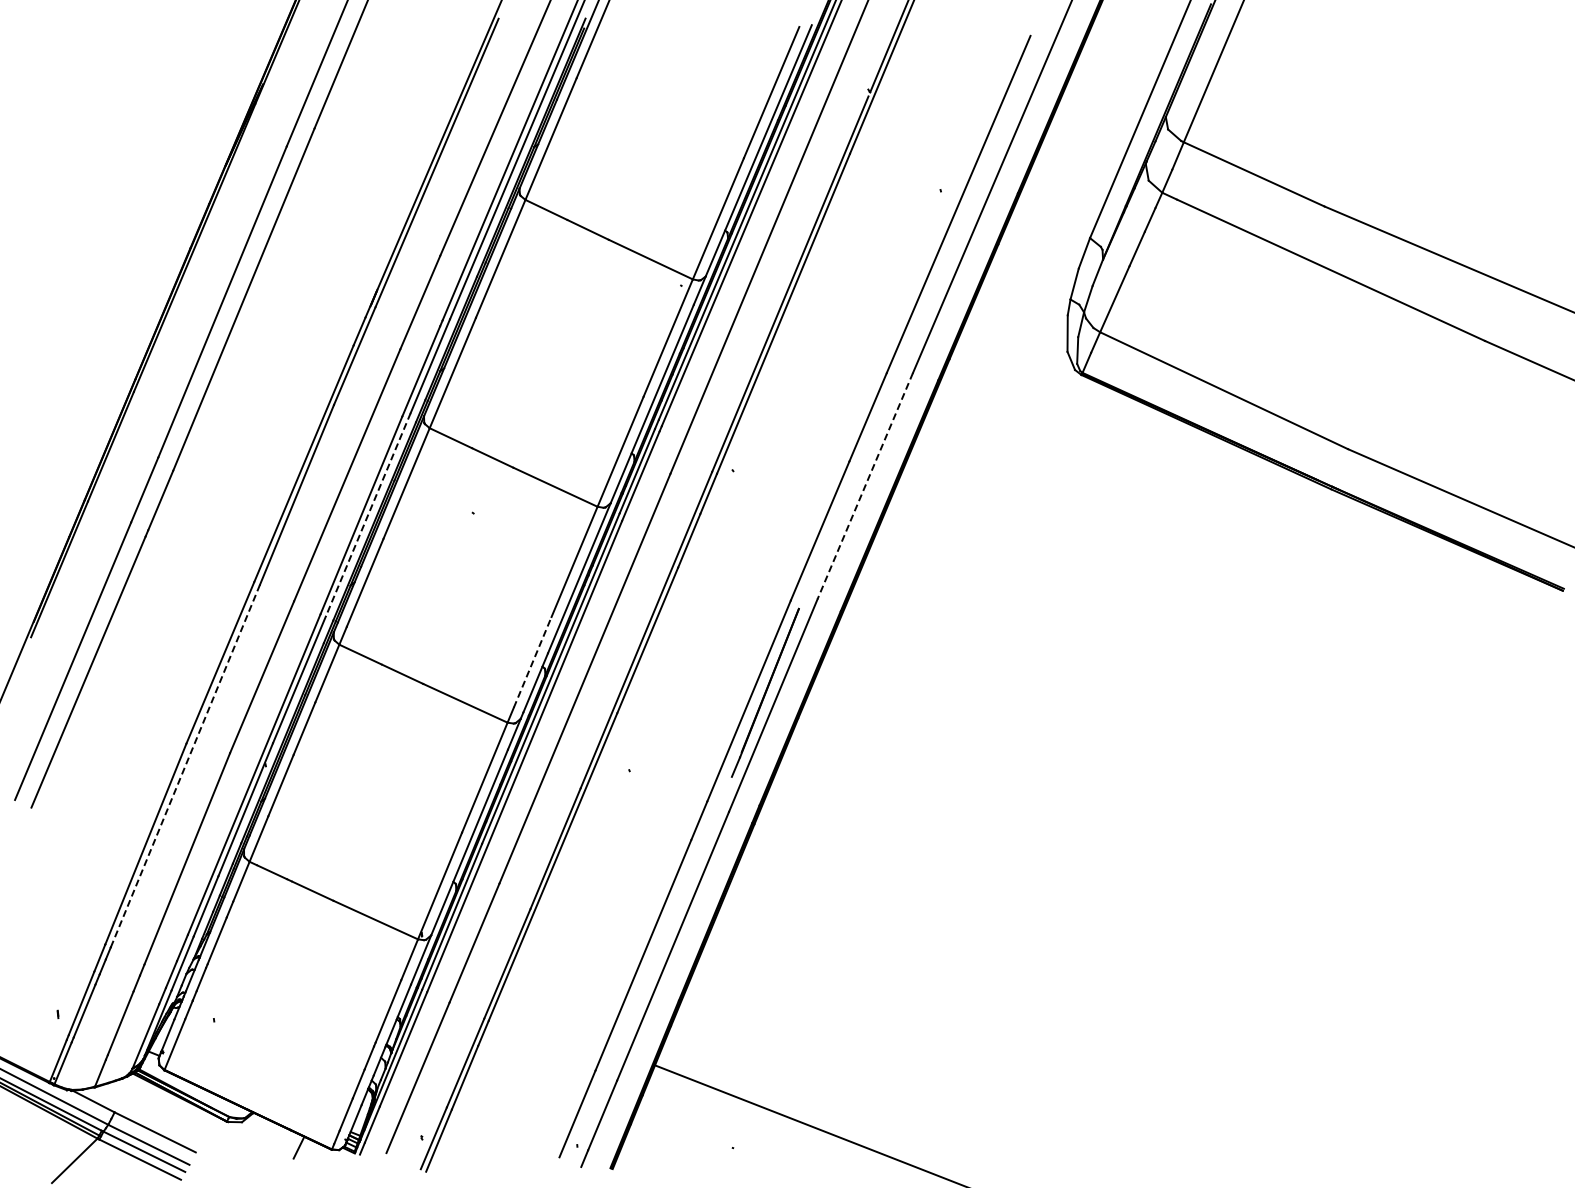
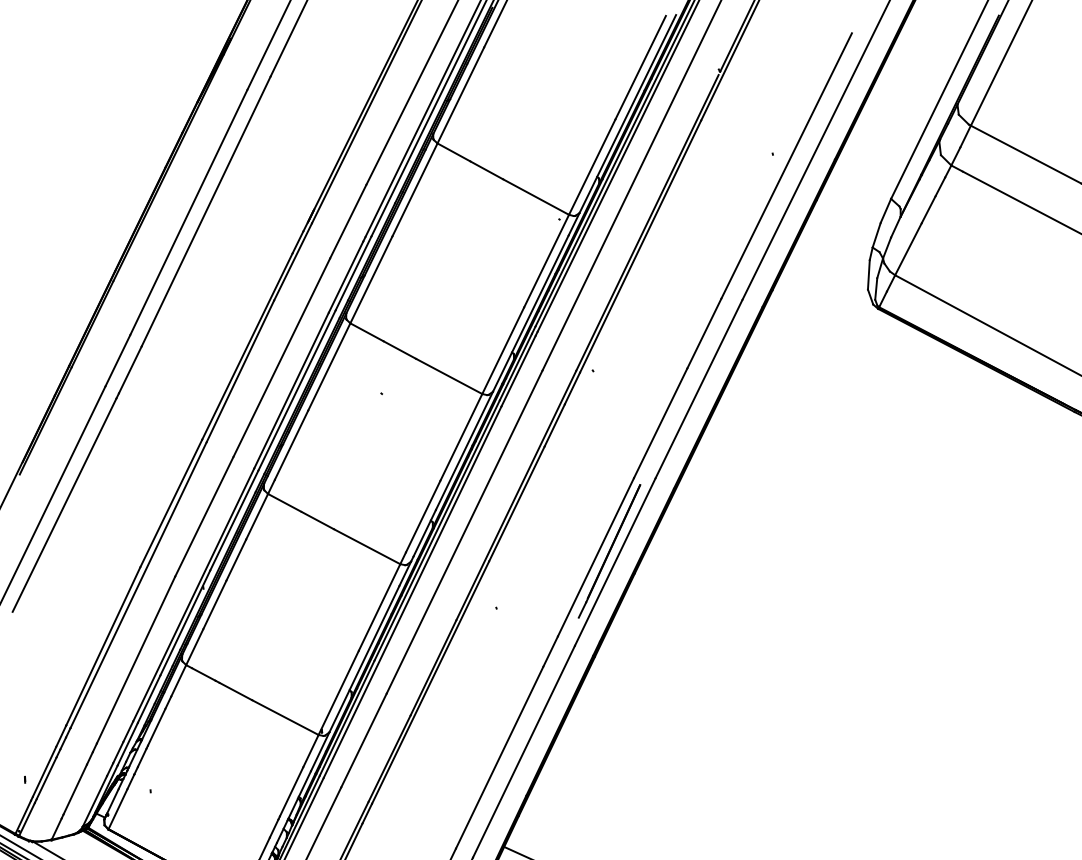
line: (865, 486) -> (699, 389), dashed -> solid
line: (368, 515) -> (297, 391), dashed -> solid
line: (532, 661) -> (423, 515), dashed -> solid
line: (185, 766) -> (138, 585), dashed -> solid

